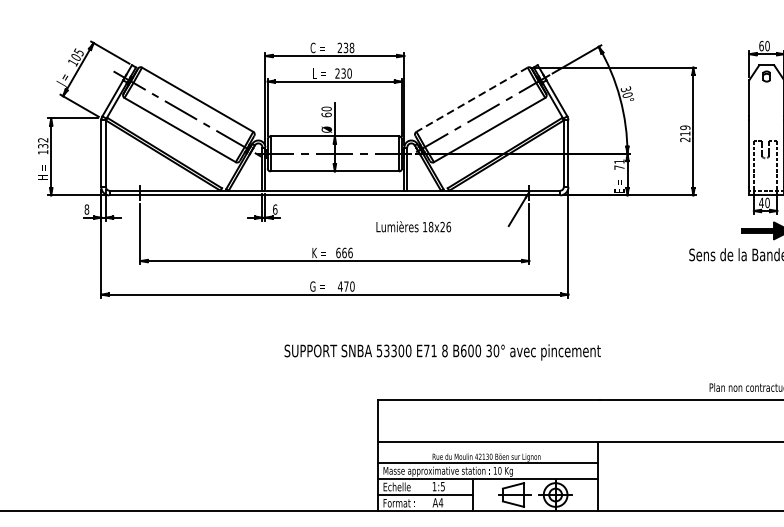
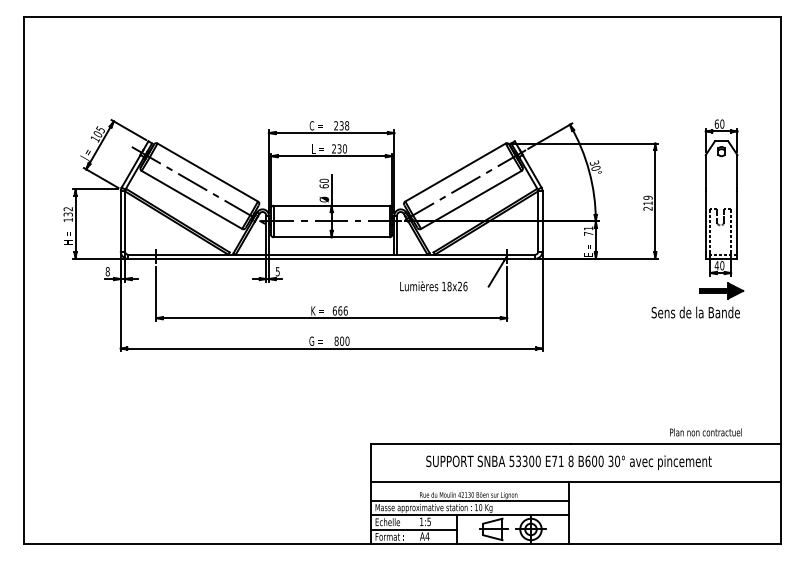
line: (472, 99) -> (455, 172), dashed -> solid
text: (274, 209) -> (277, 271), 6 -> 5
text: (413, 227) -> (433, 286), moved
text: (343, 285) -> (339, 340), 470 -> 800
text: (442, 352) -> (568, 462), moved

